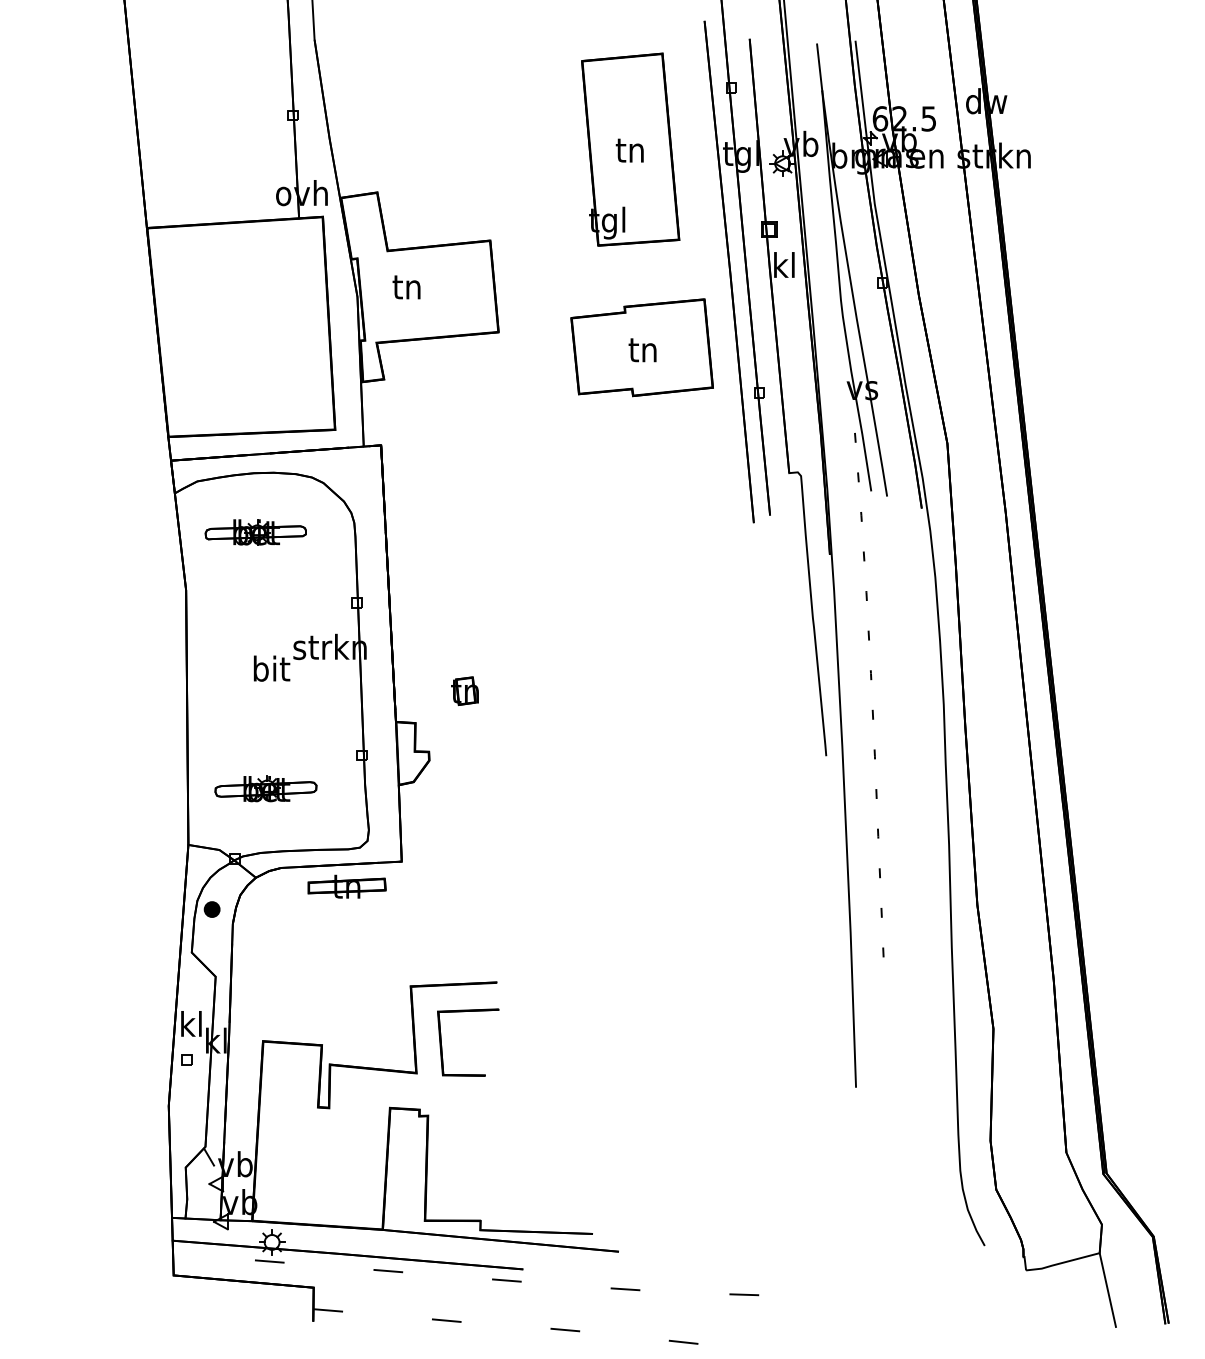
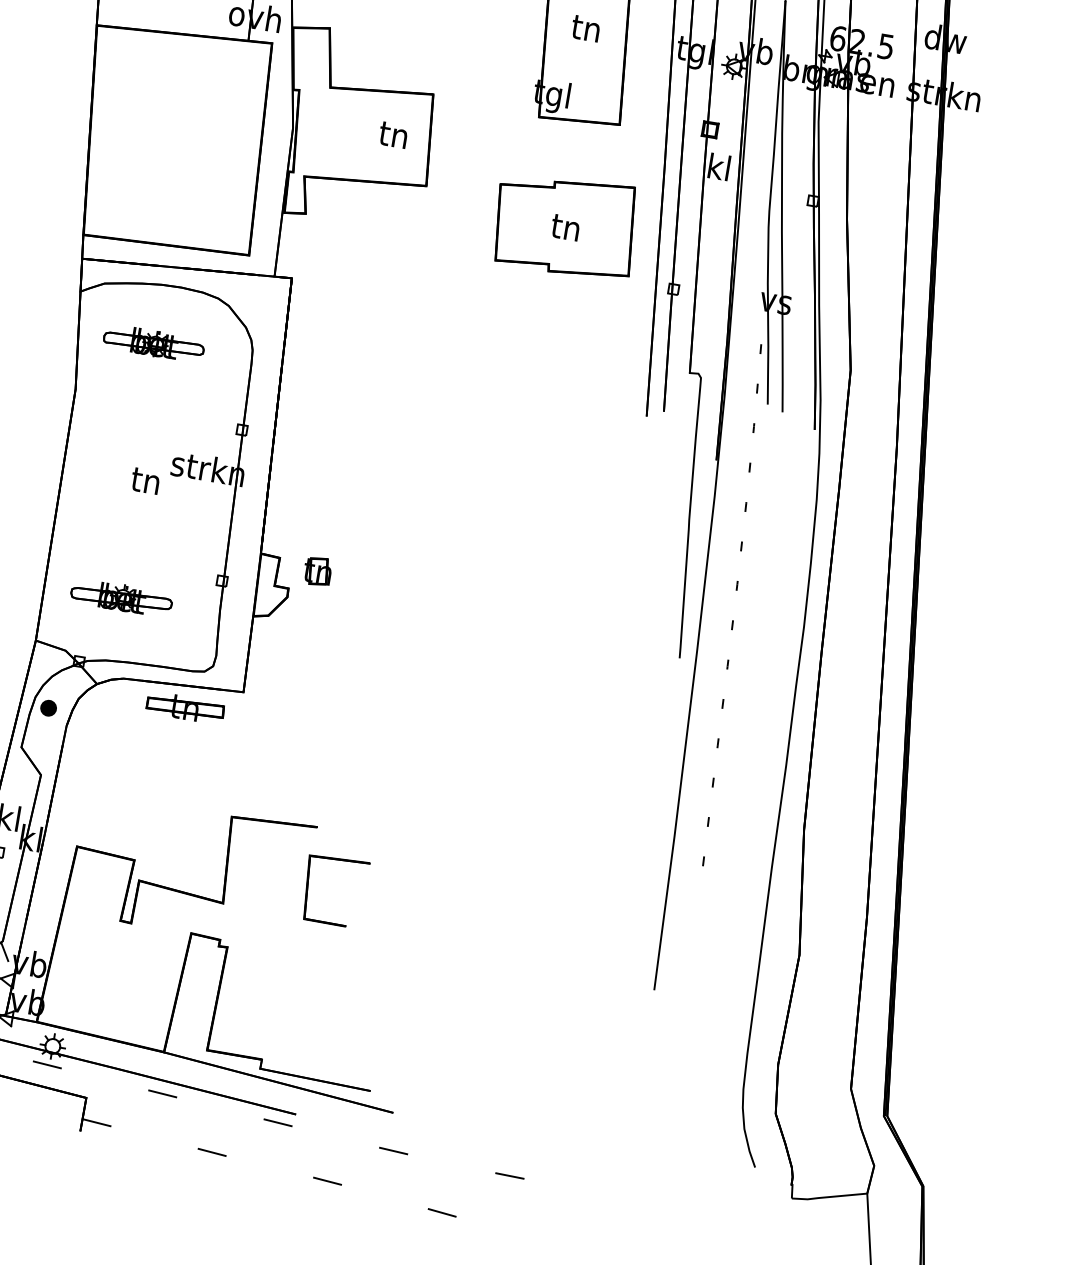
text: (406, 287) -> (393, 135), moved
text: (271, 668) -> (146, 480), bit -> tn
part: (464, 690) -> (317, 570), moved
part: (442, 1045) -> (308, 889), moved

